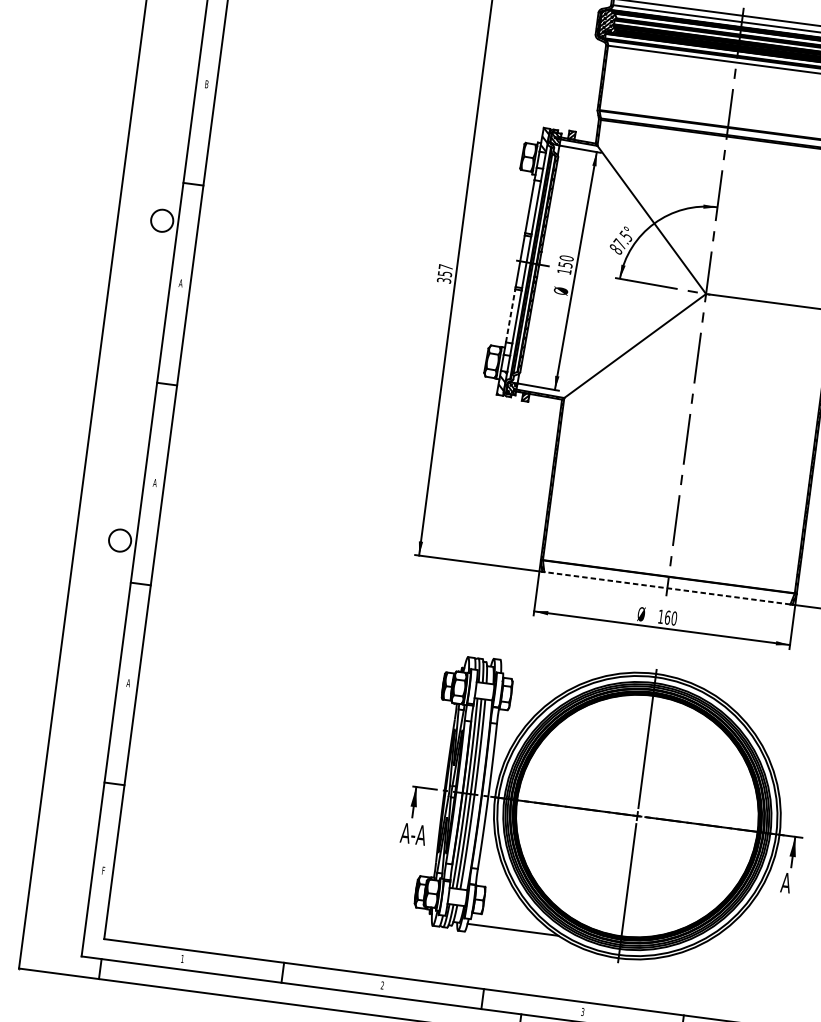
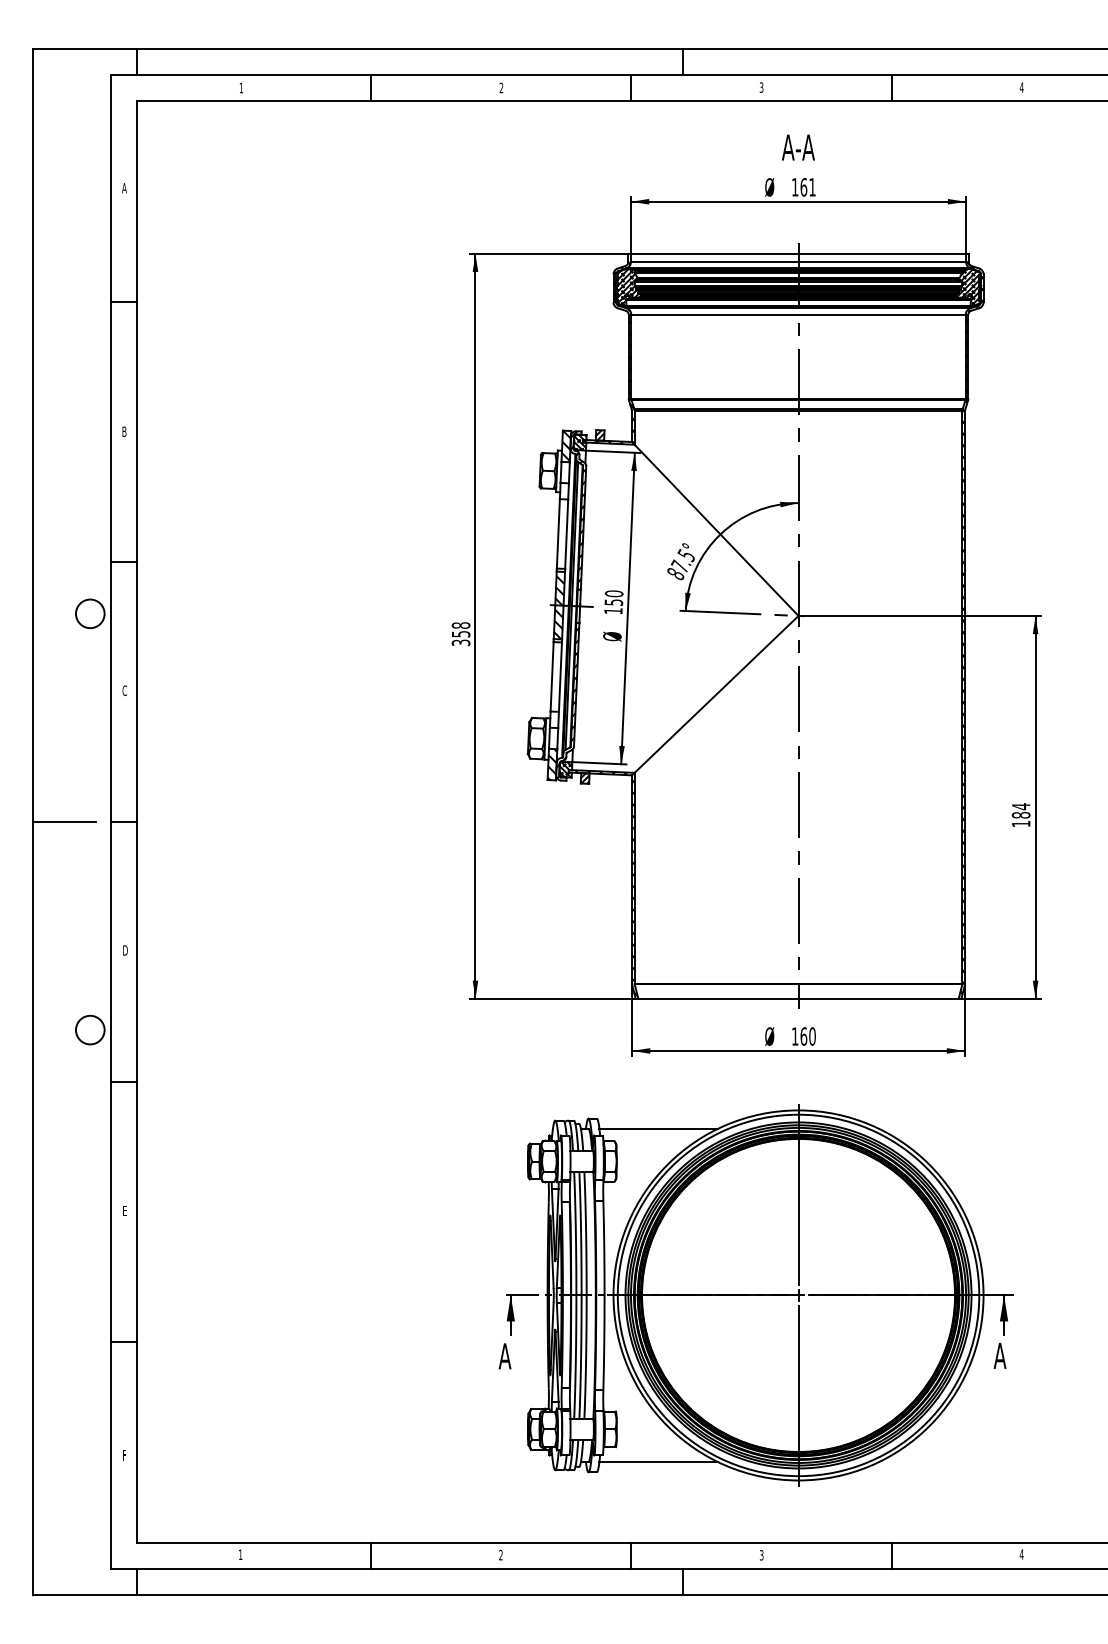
hatch: (523, 261) -> (559, 605), added
text: (445, 267) -> (460, 625), 357 -> 358
text: (180, 283) -> (124, 690), A -> C
line: (510, 315) -> (552, 676), dashed -> solid
line: (121, 378) -> (64, 822), added
text: (154, 482) -> (124, 950), A -> D
line: (667, 587) -> (798, 998), dashed -> solid
line: (546, 673) -> (658, 1128), added
text: (128, 683) -> (124, 1211), A -> E
text: (418, 834) -> (521, 1356), A-A -> A

